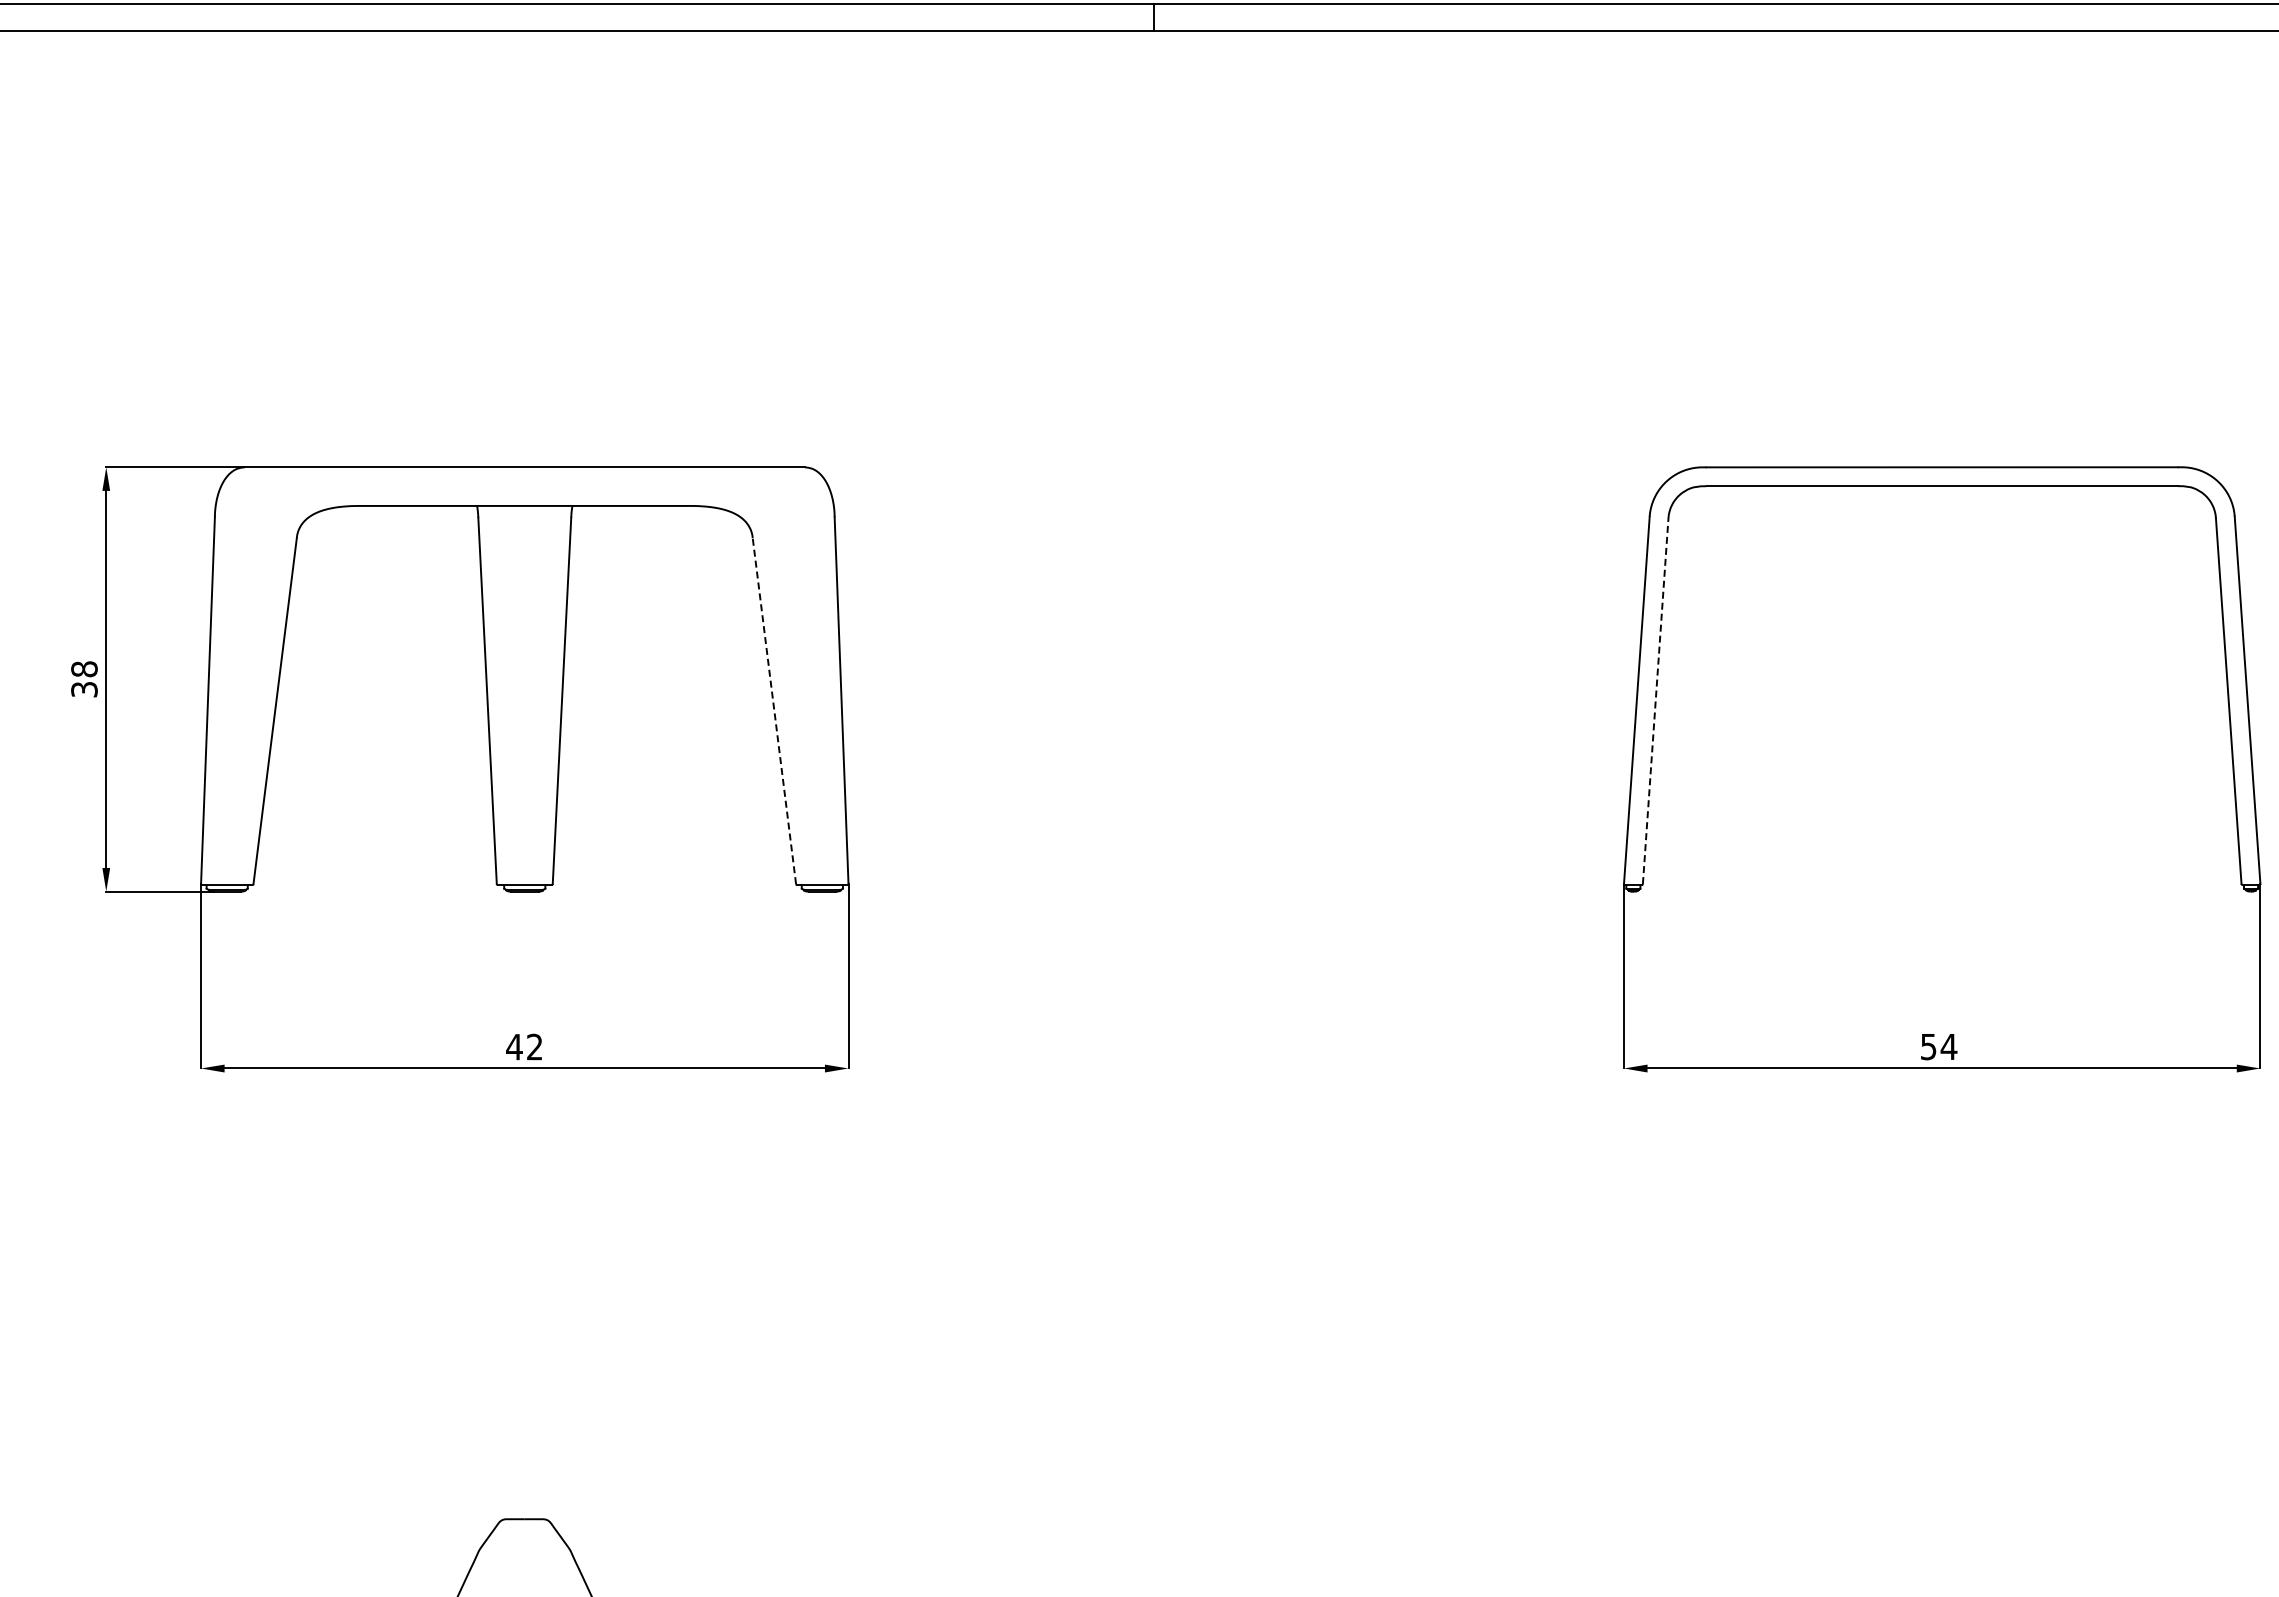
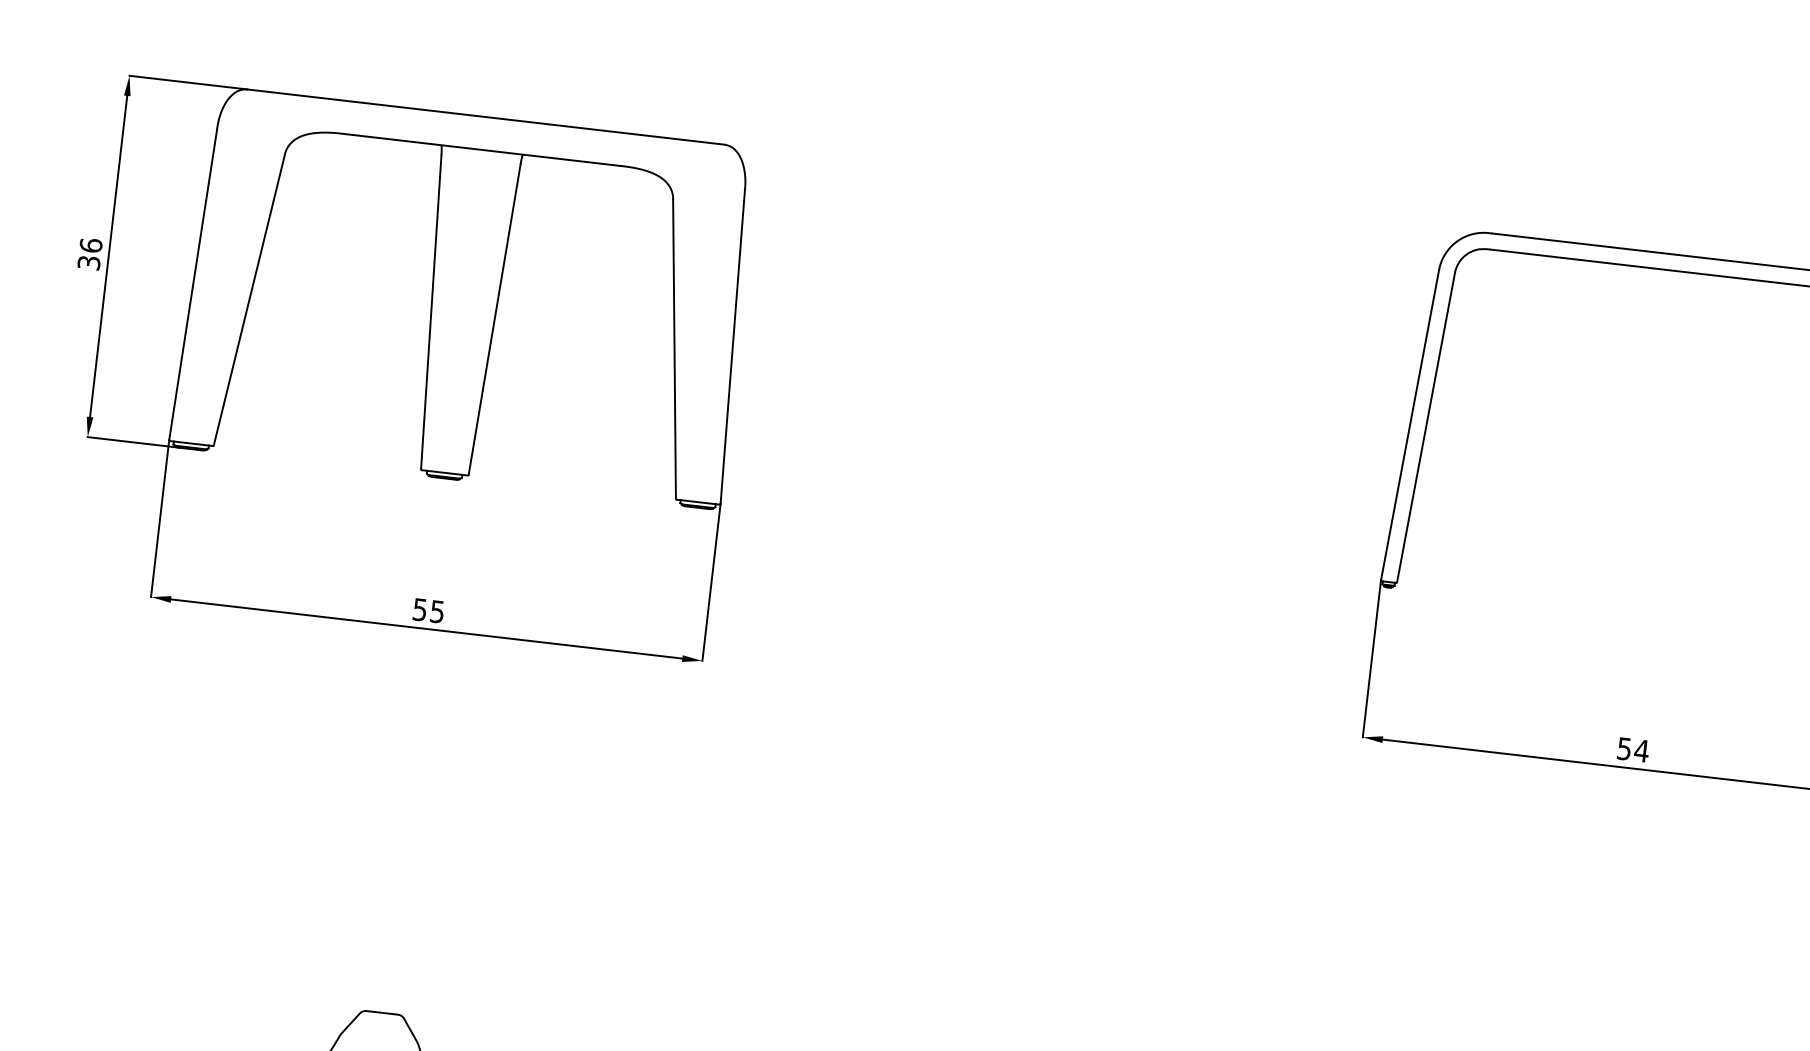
text: (84, 669) -> (91, 245), 38 -> 36
line: (1655, 700) -> (1425, 427), dashed -> solid
line: (774, 710) -> (674, 348), dashed -> solid
text: (524, 1046) -> (428, 610), 42 -> 55

